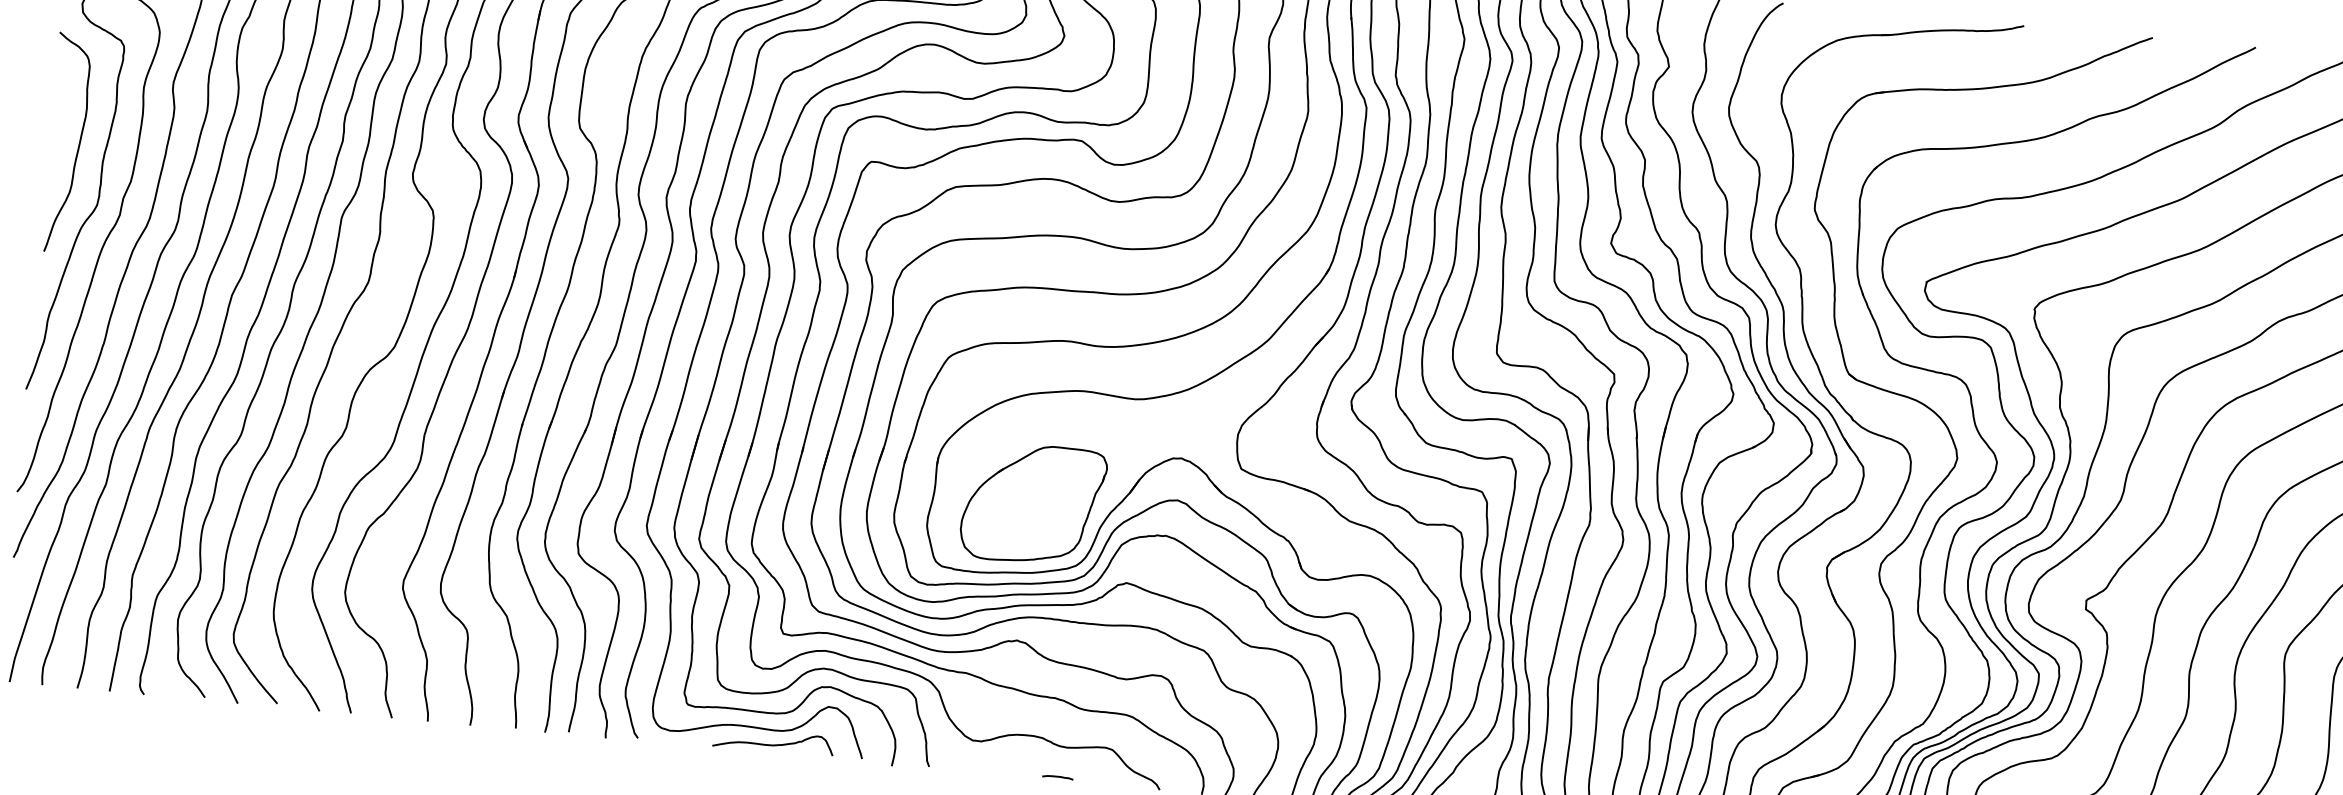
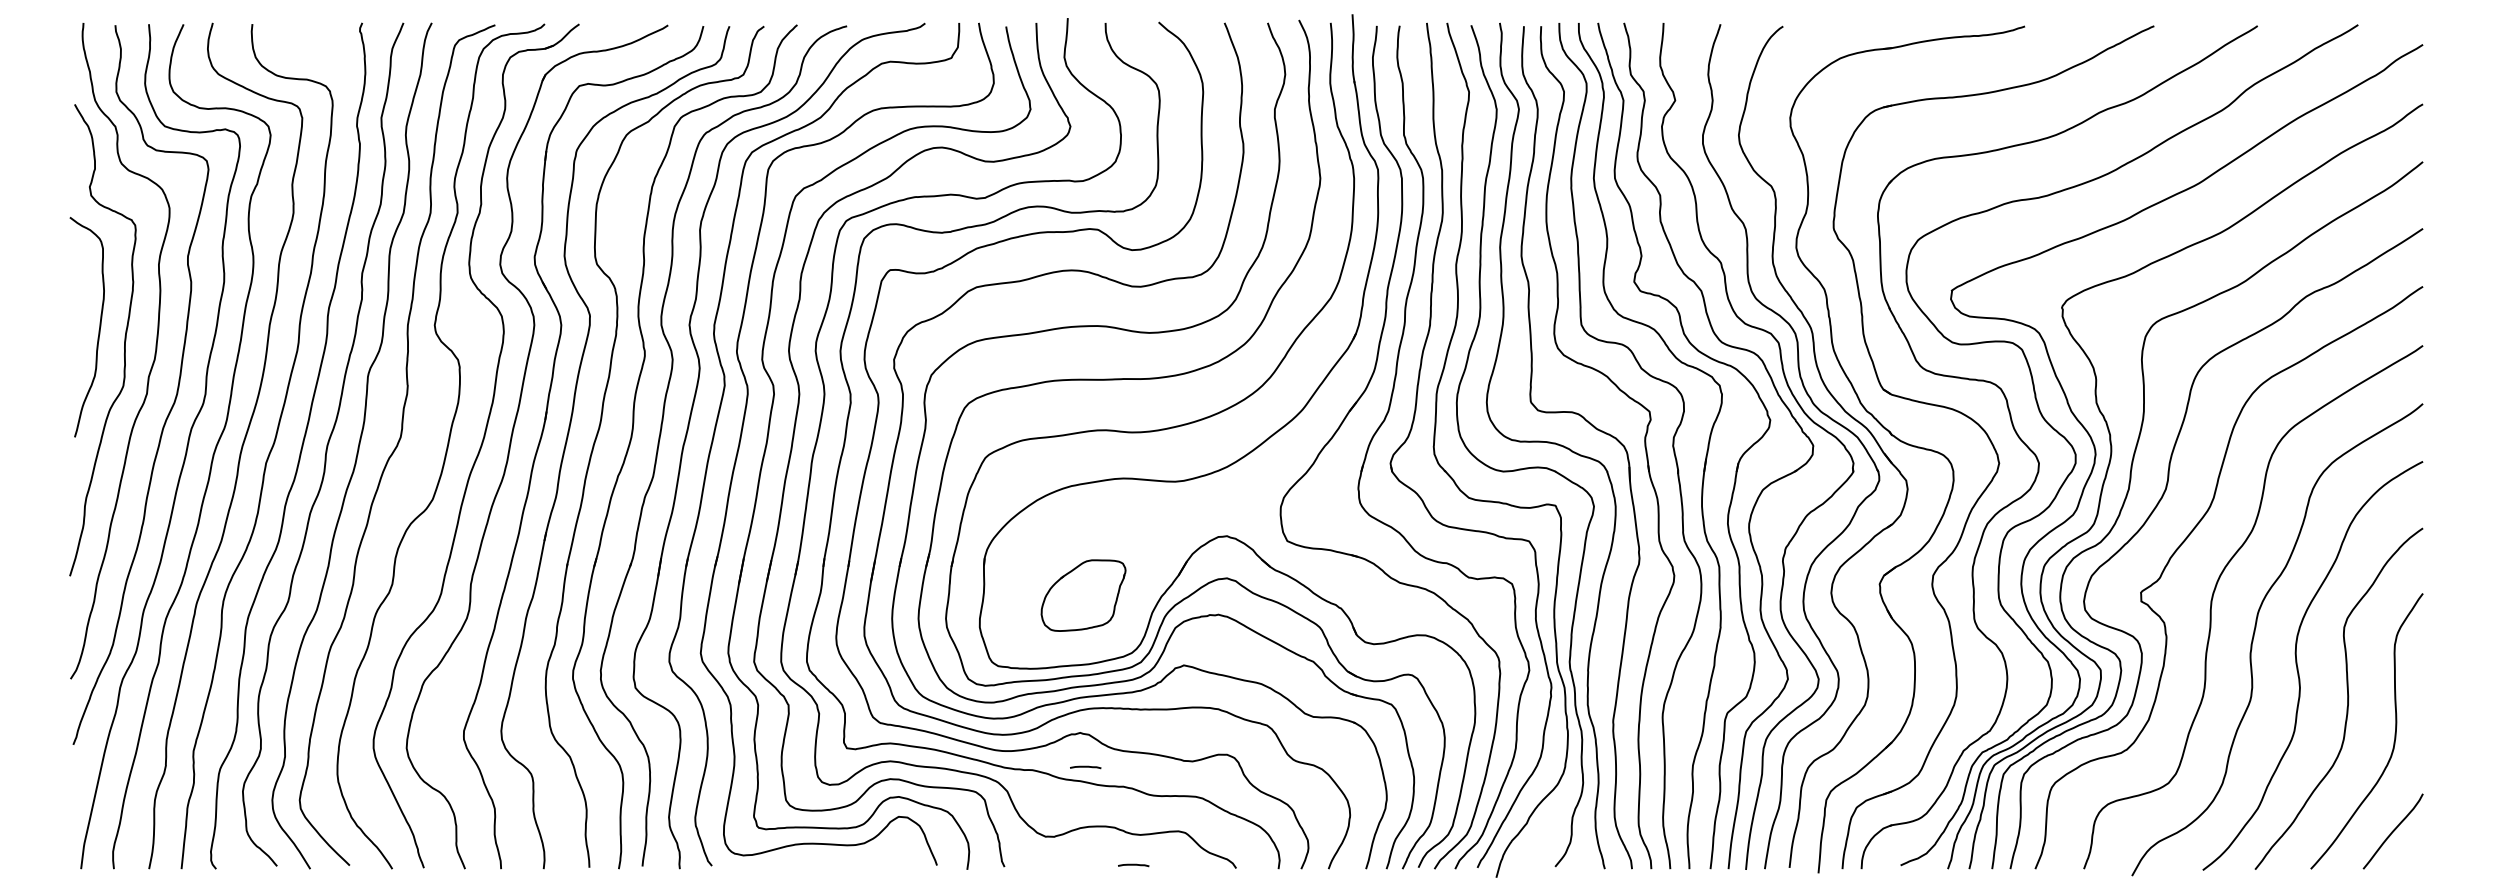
part: (1033, 503) -> (1083, 595), size x0.6
curve: (1019, 675) -> (1085, 767), added
curve: (773, 744) -> (847, 859), removed

